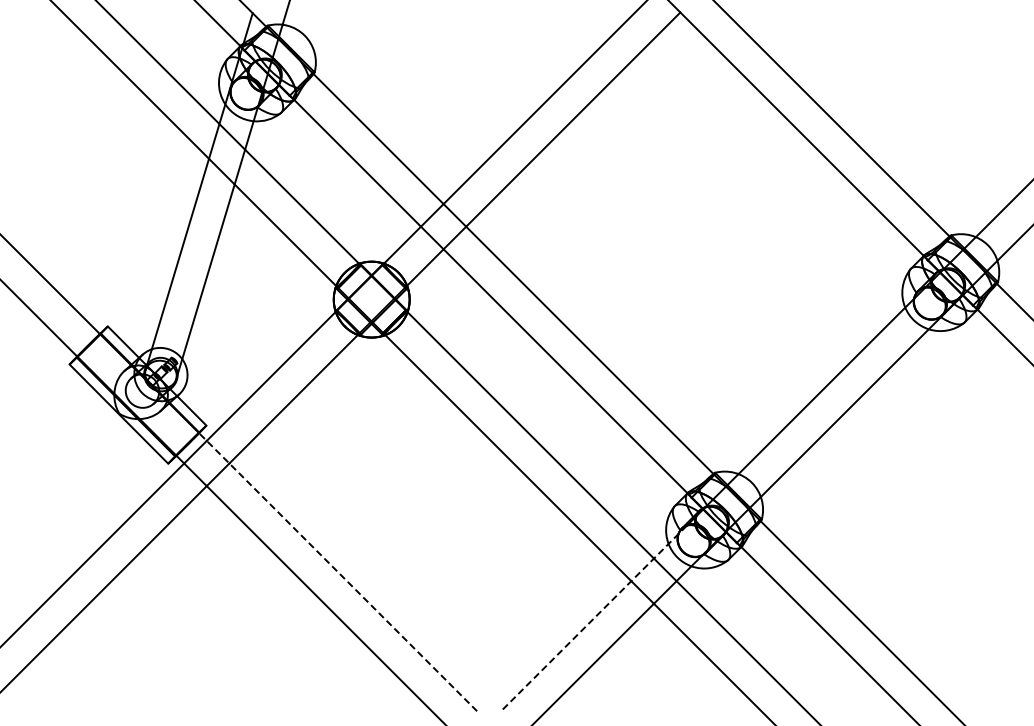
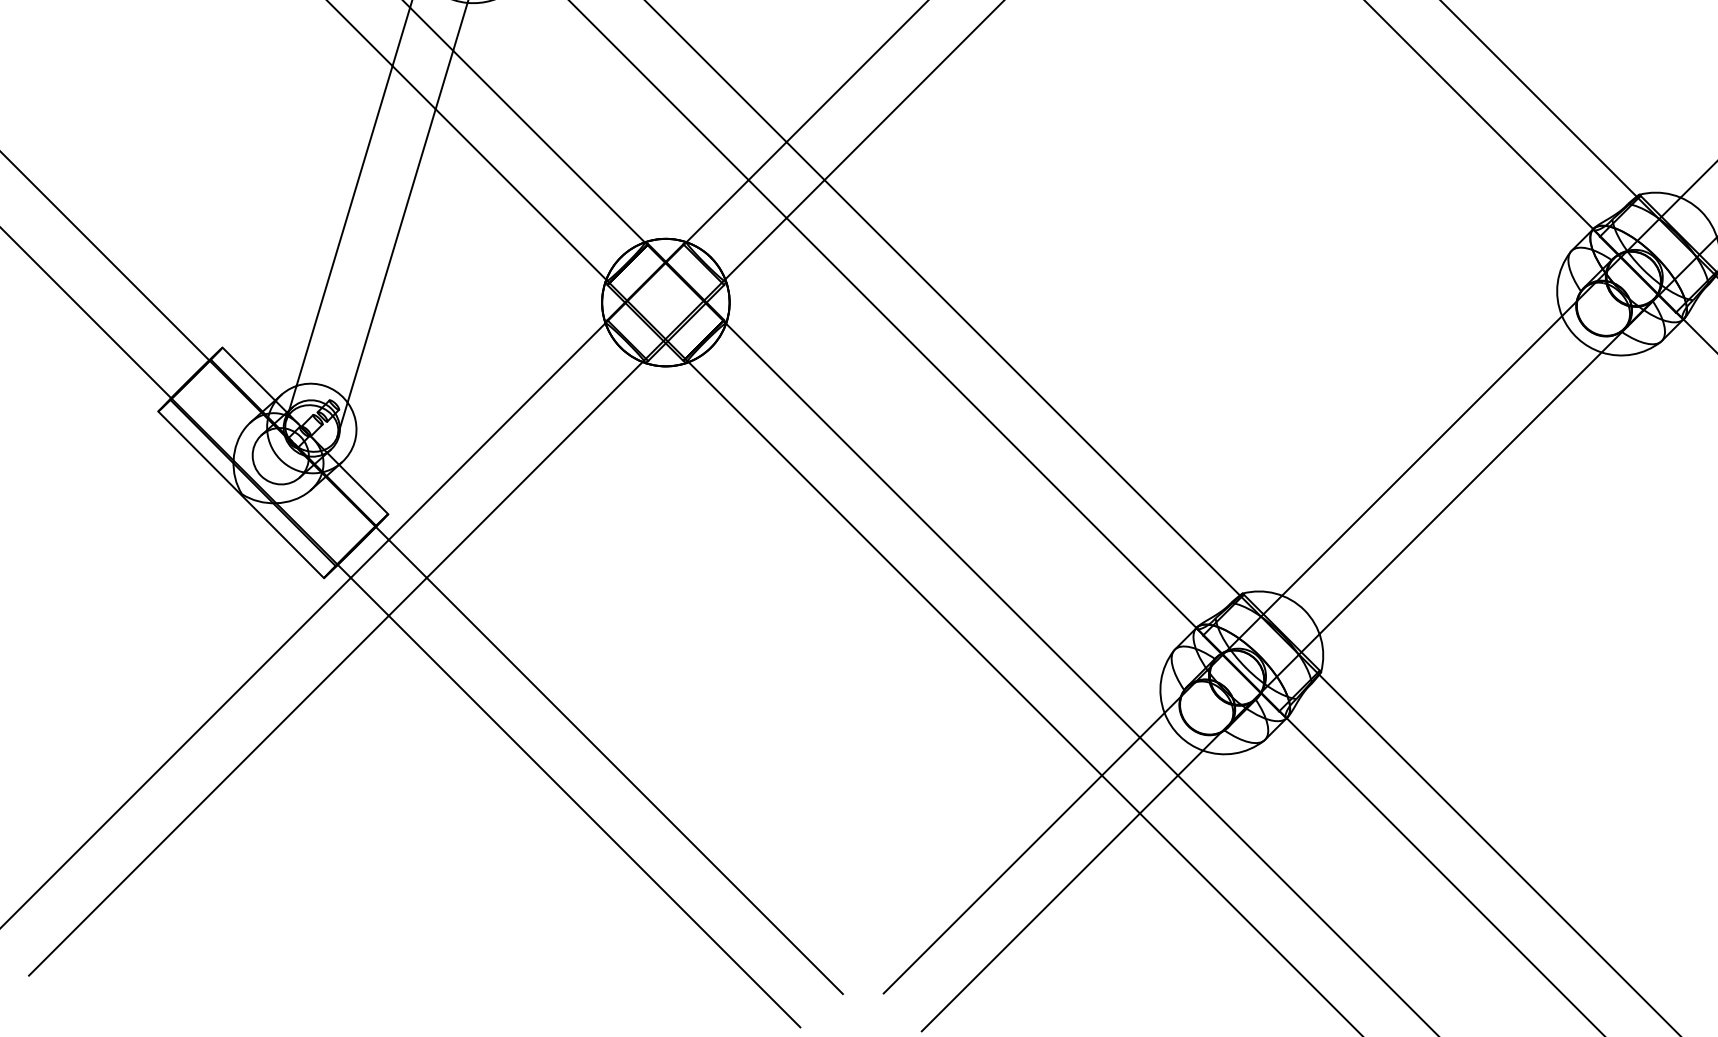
line: (338, 572) -> (610, 760), dashed -> solid
line: (593, 618) -> (1038, 838), dashed -> solid

